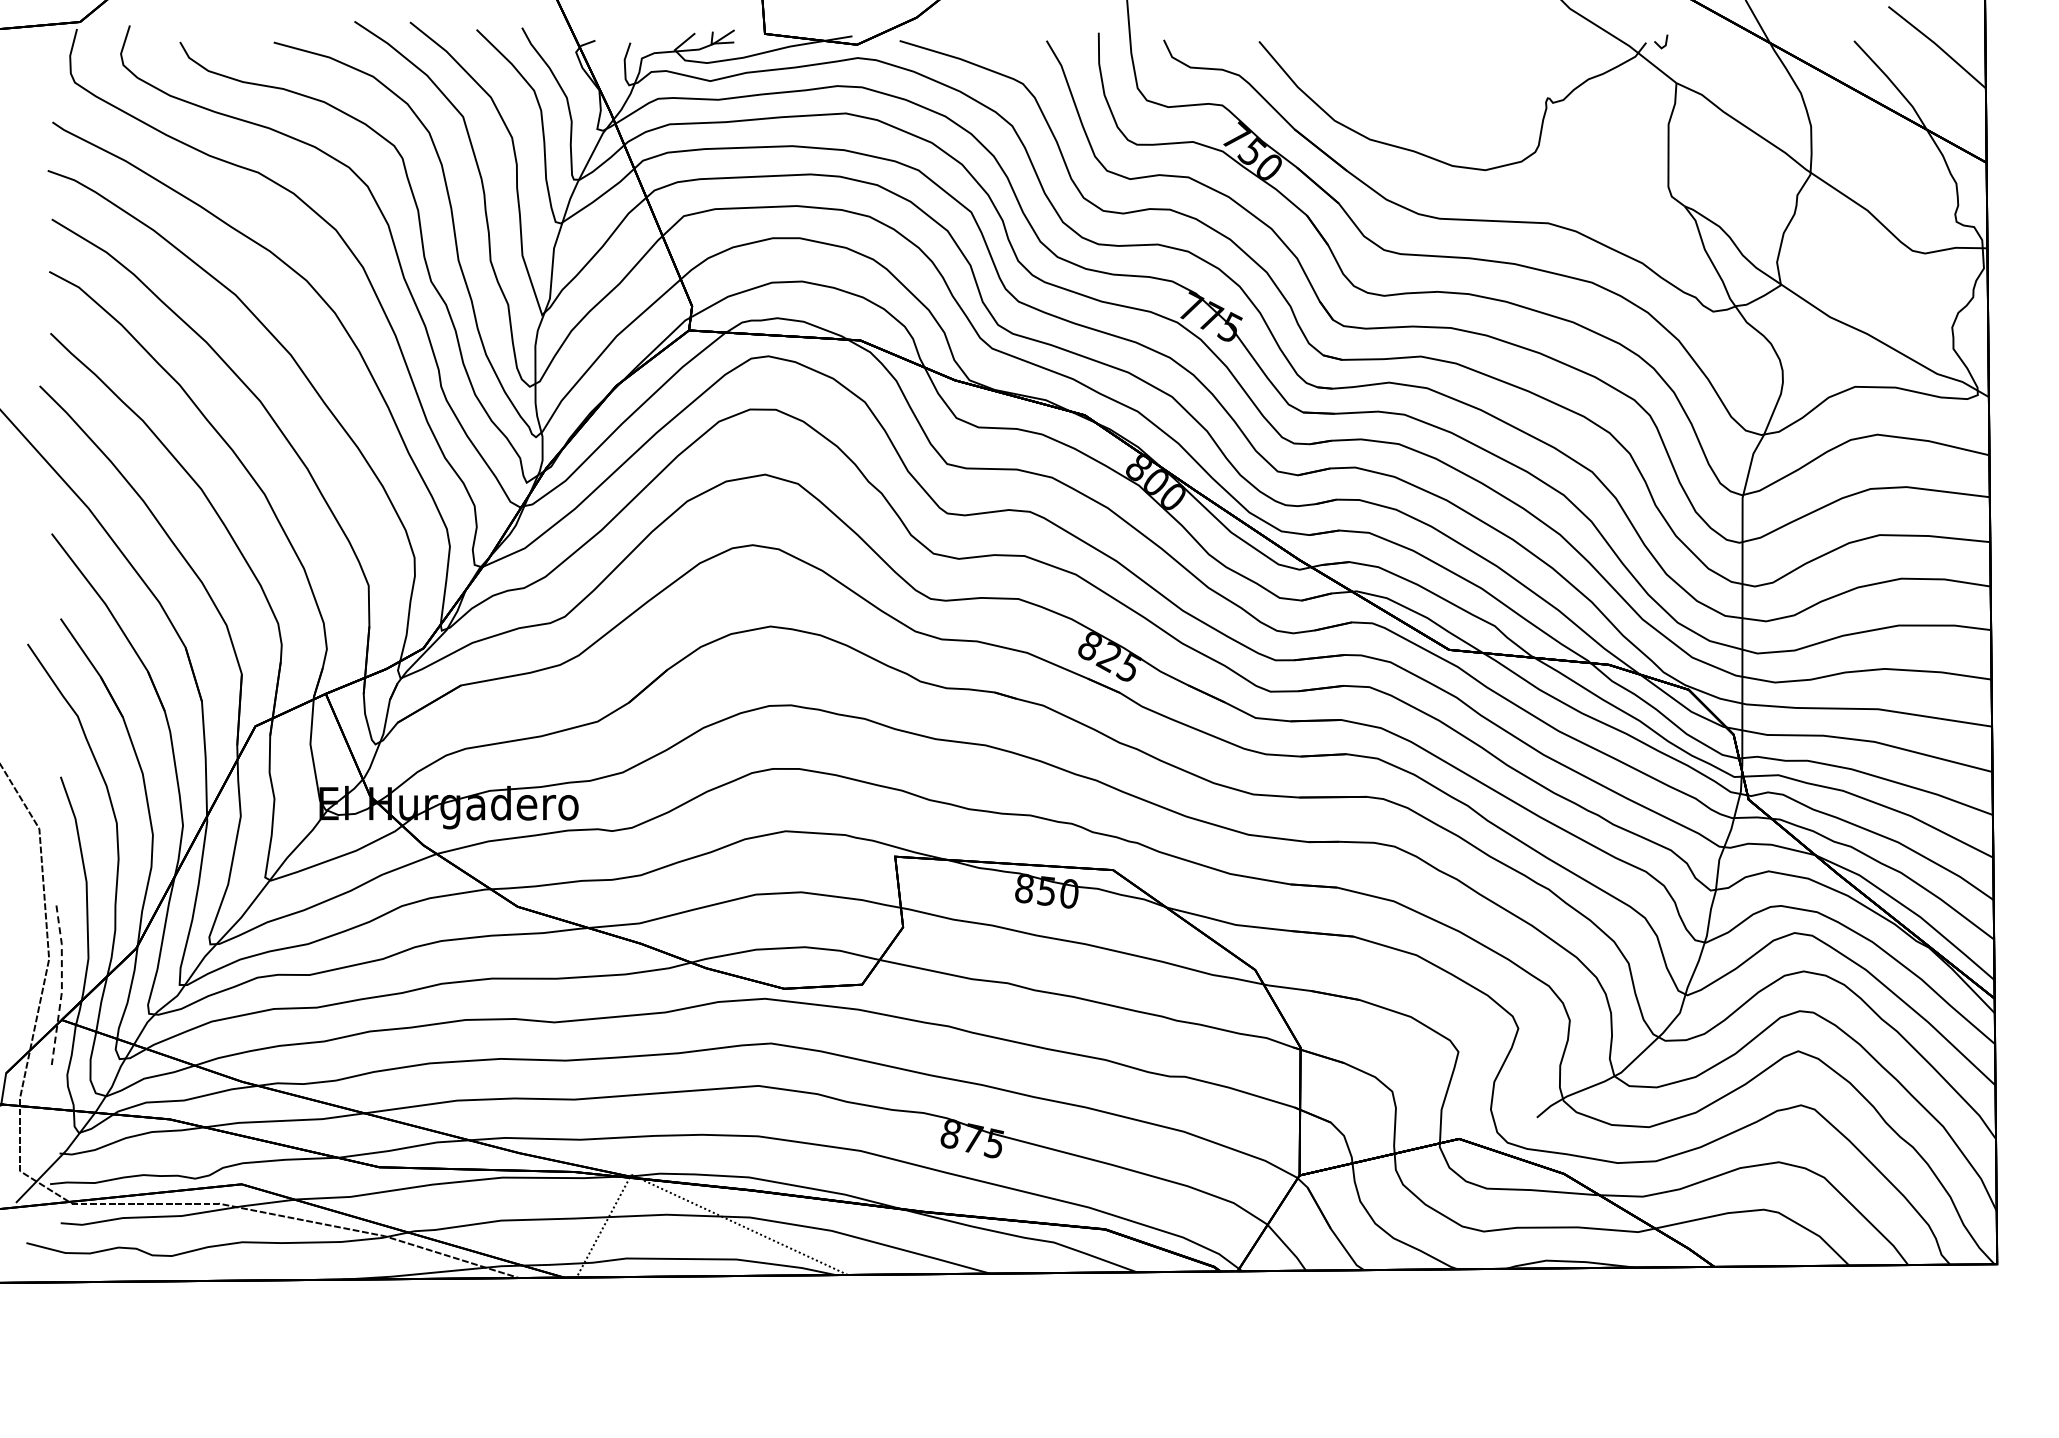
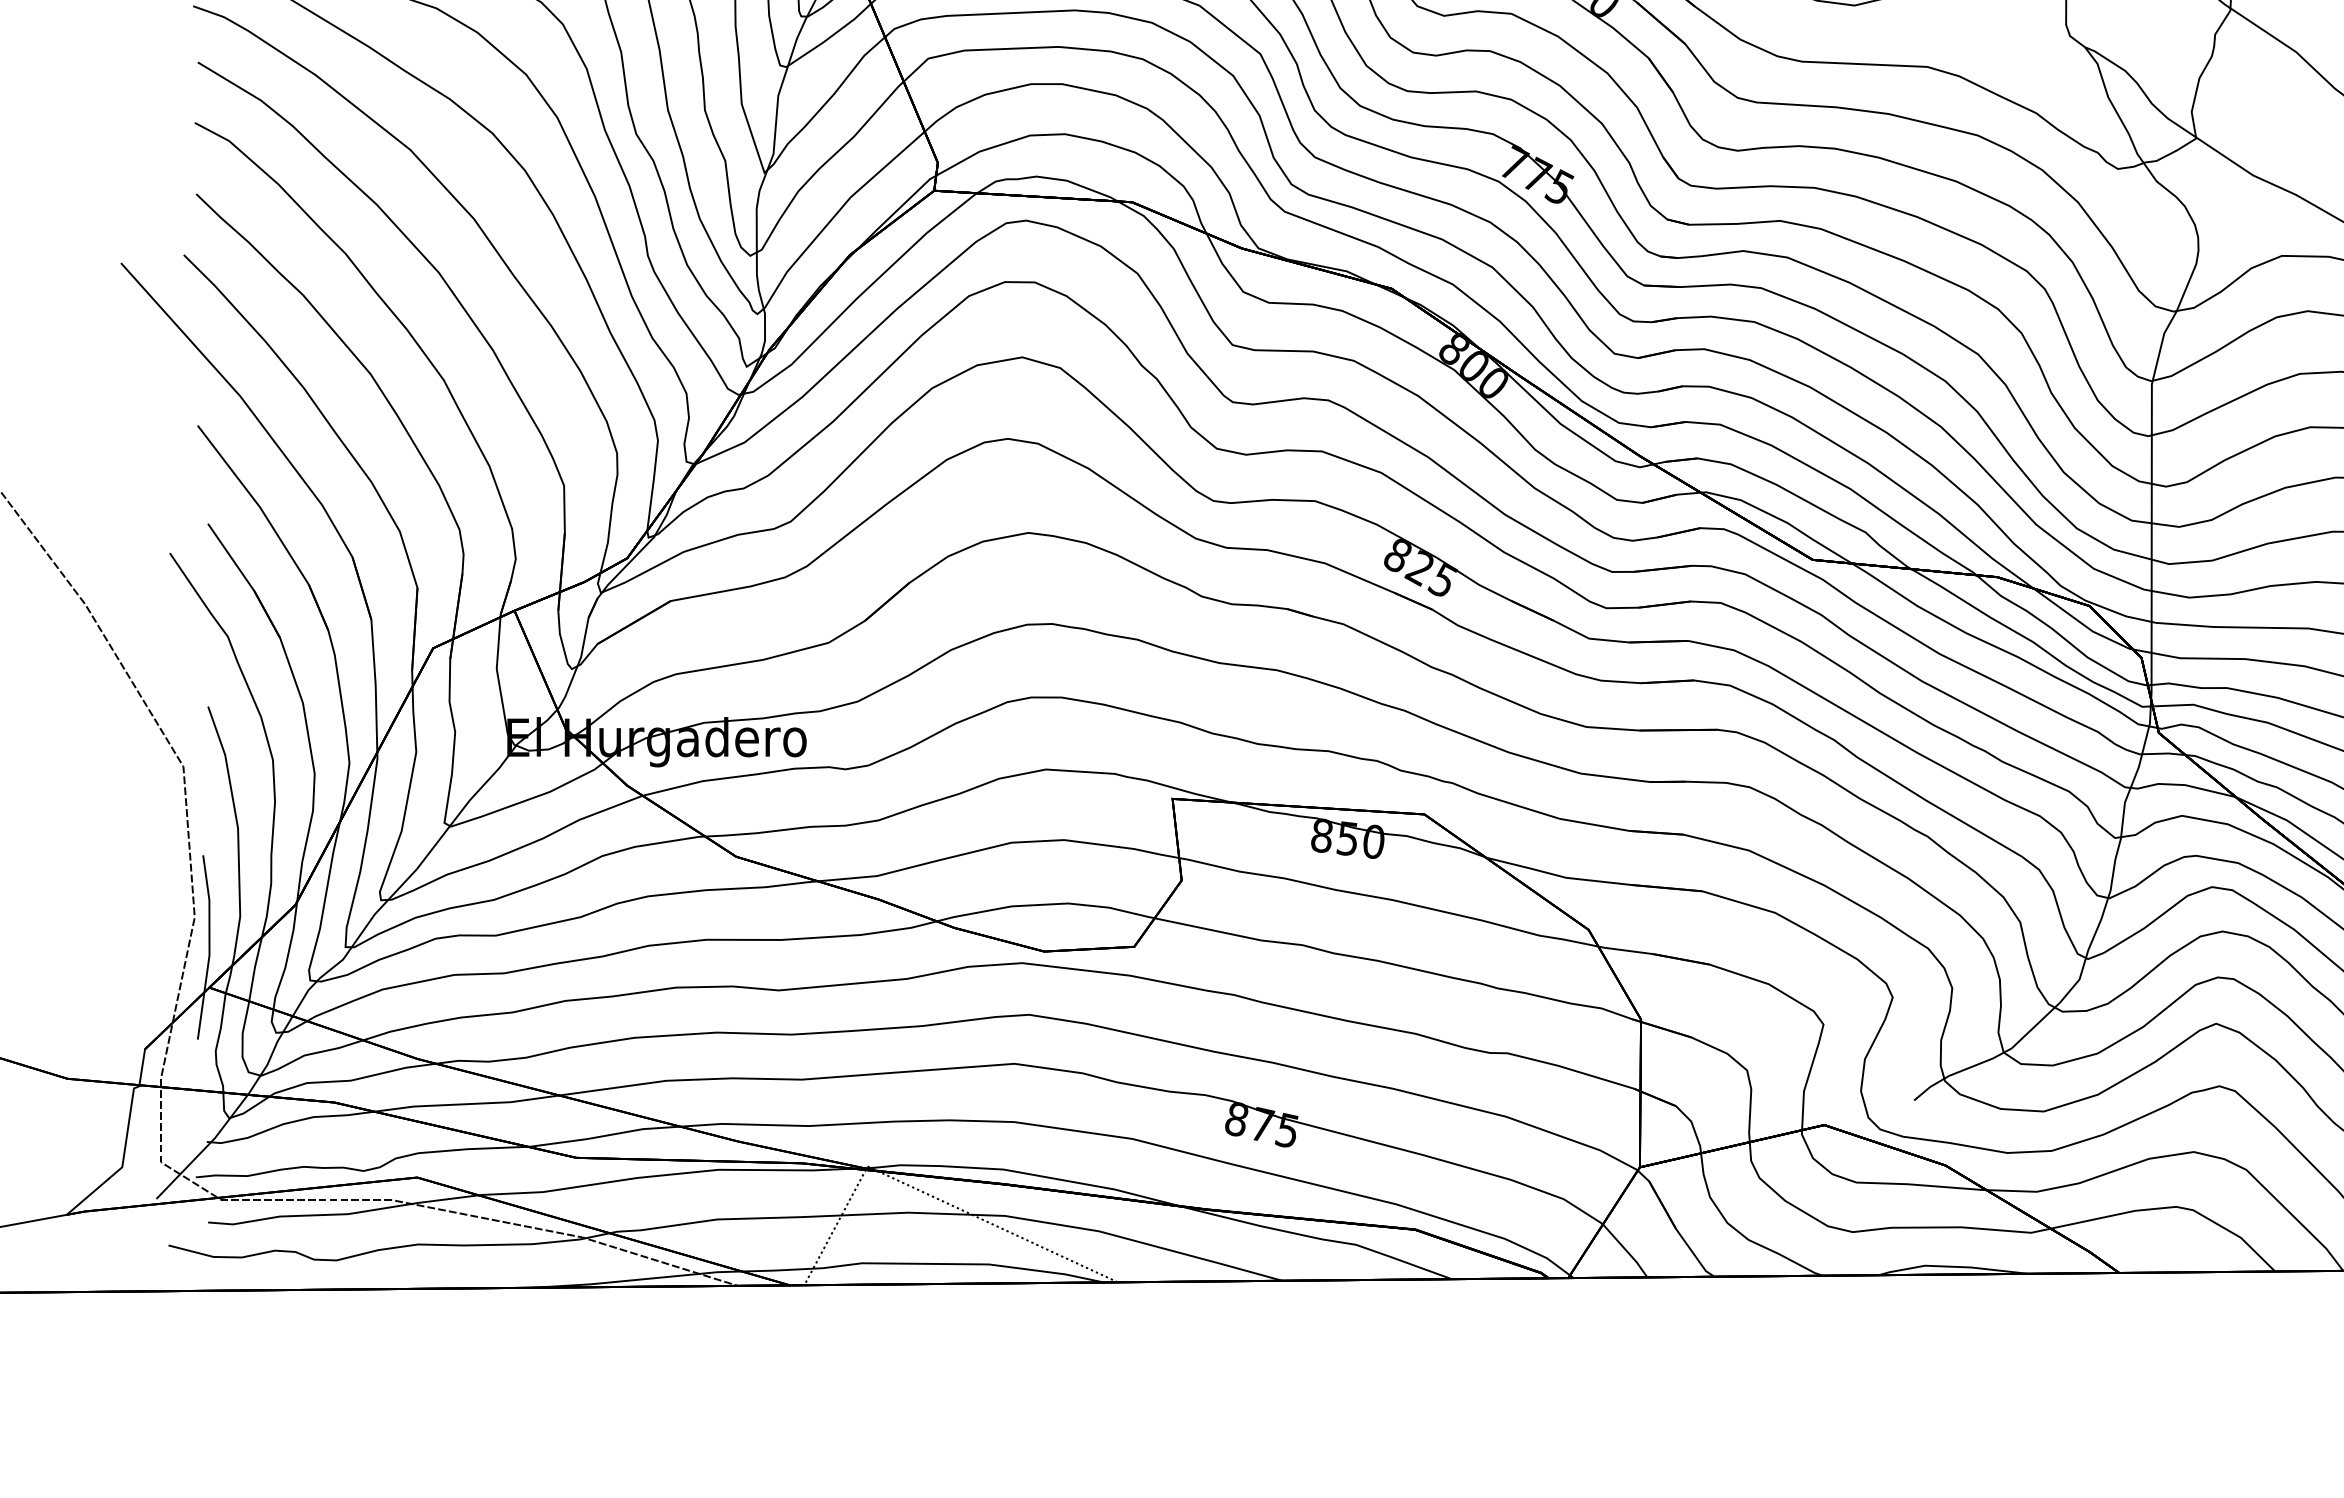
line: (61, 985) -> (209, 947), dashed -> solid

